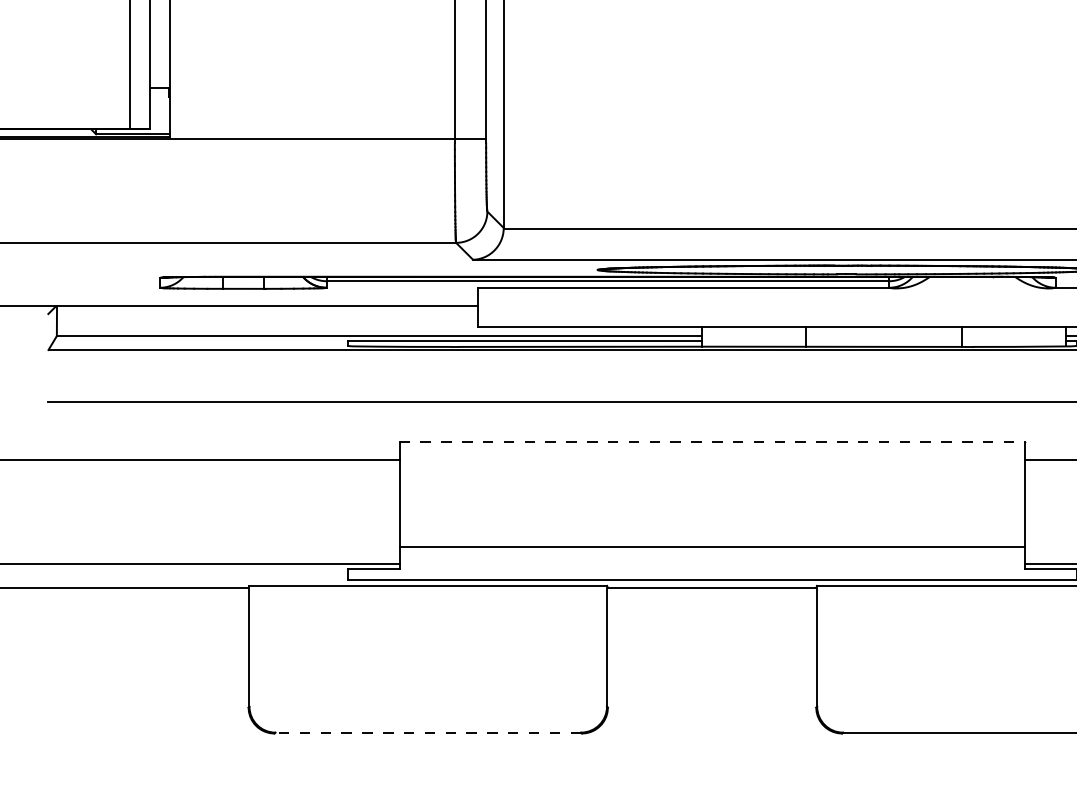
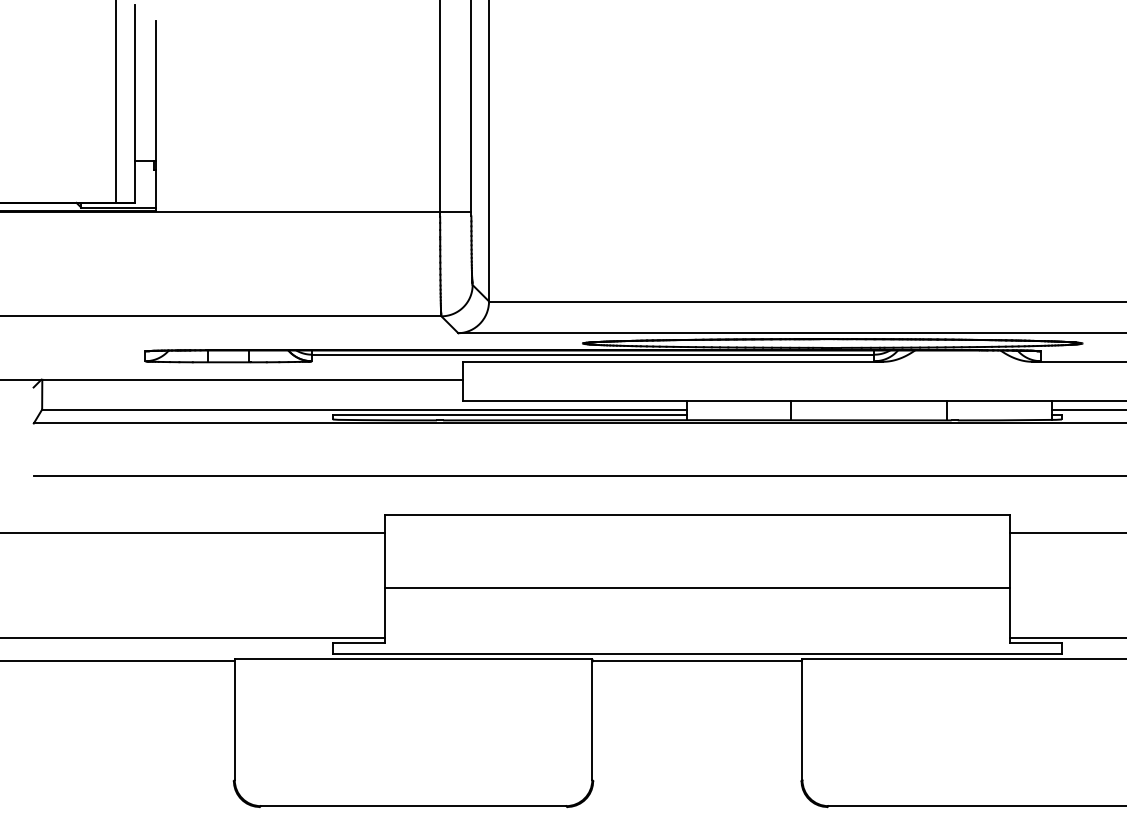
line: (712, 442) -> (697, 515), dashed -> solid
line: (711, 547) -> (696, 588), moved
line: (428, 733) -> (413, 806), dashed -> solid

